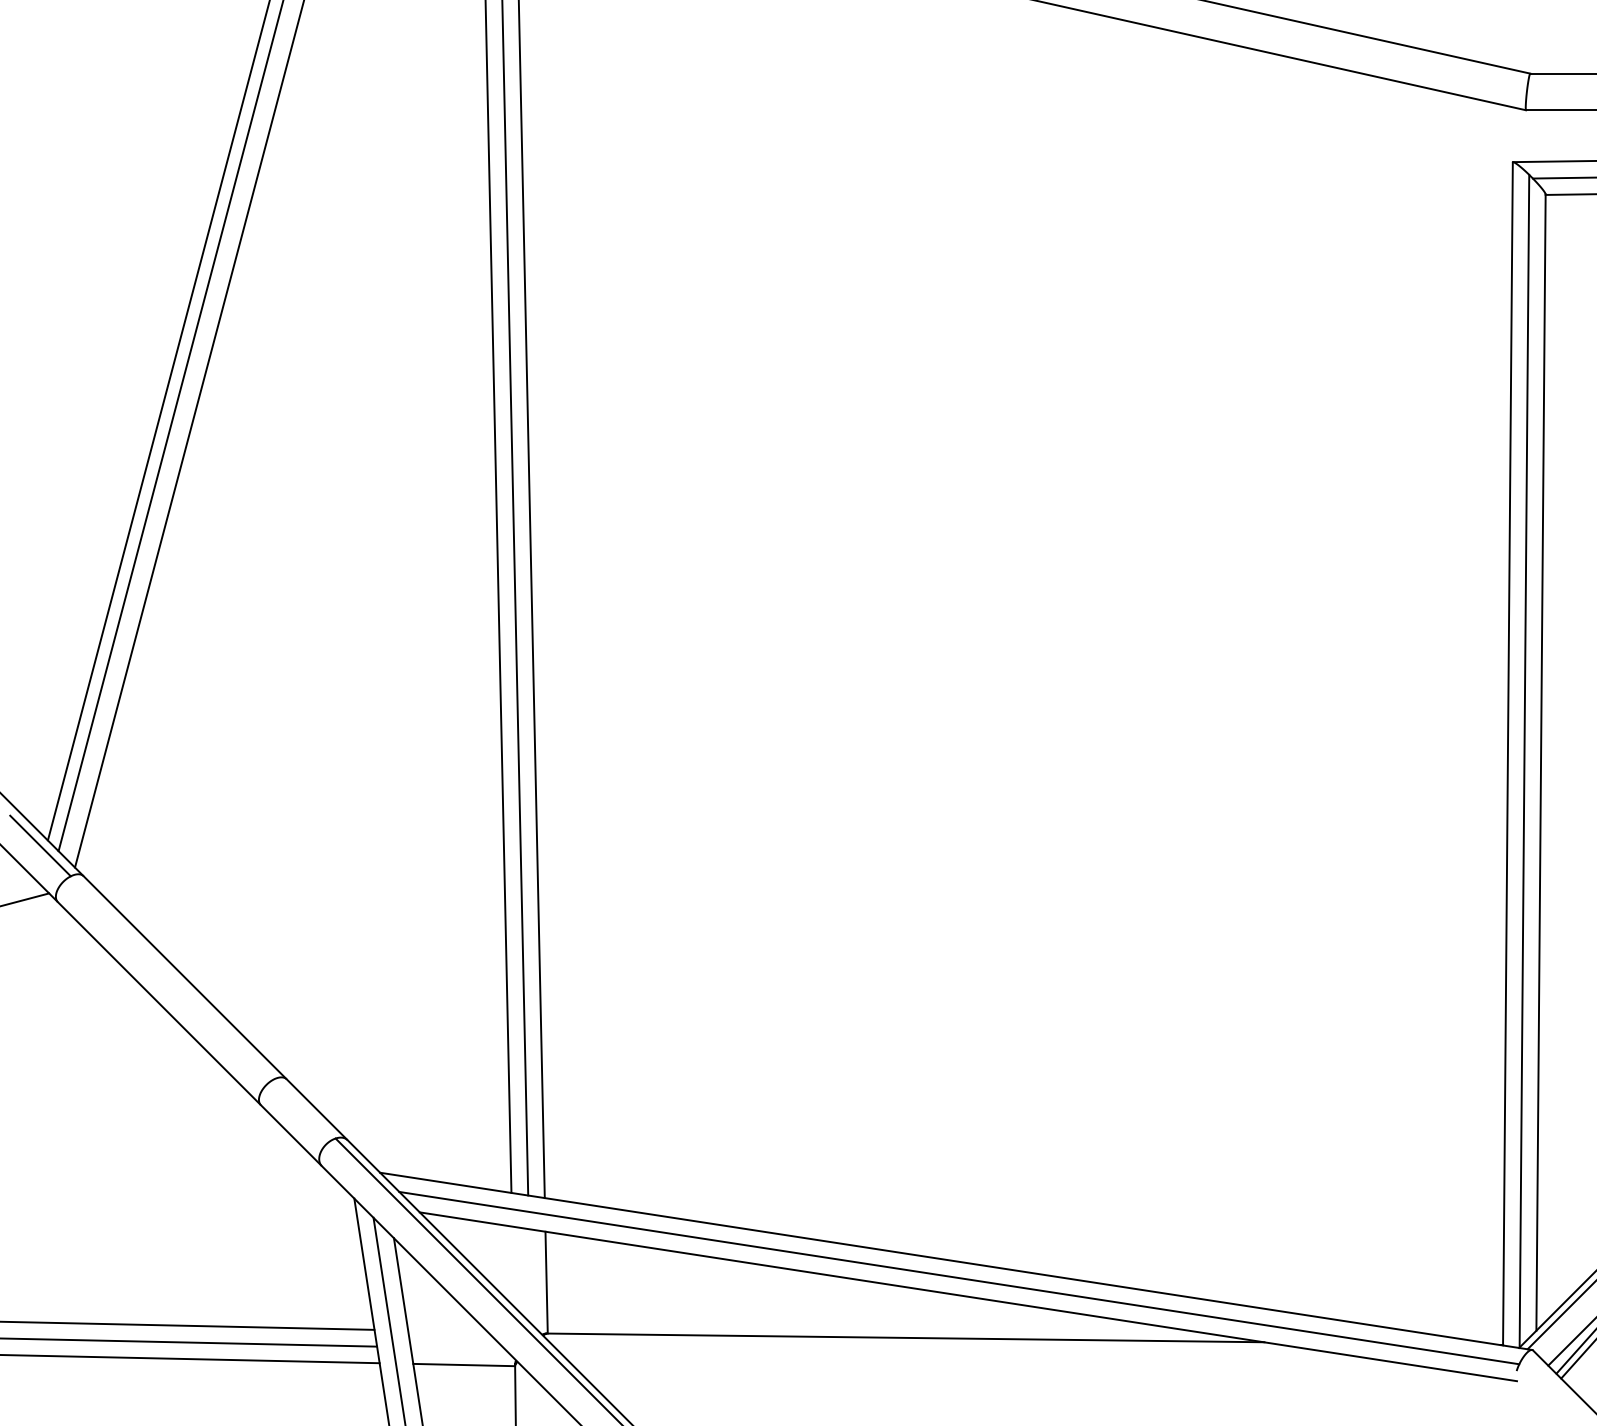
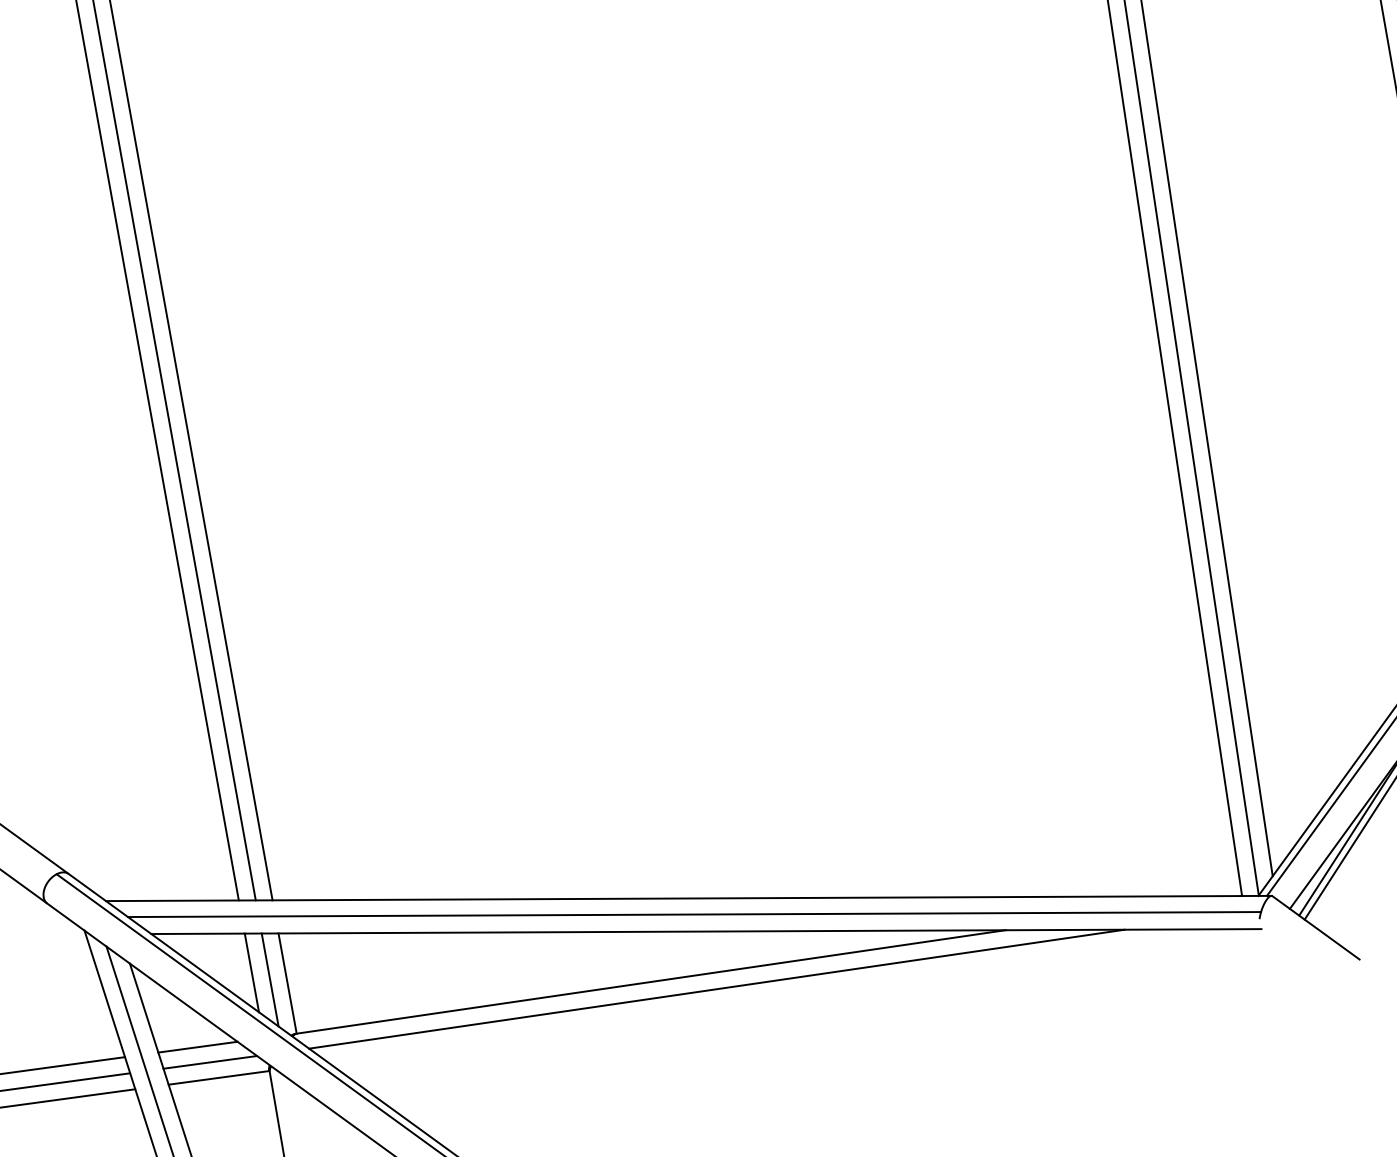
line: (512, 1266) -> (251, 972), added
line: (529, 1276) -> (269, 980), added
line: (448, 1331) -> (198, 1047), added
line: (457, 1348) -> (209, 1062), added
line: (969, 1355) -> (716, 989), added

